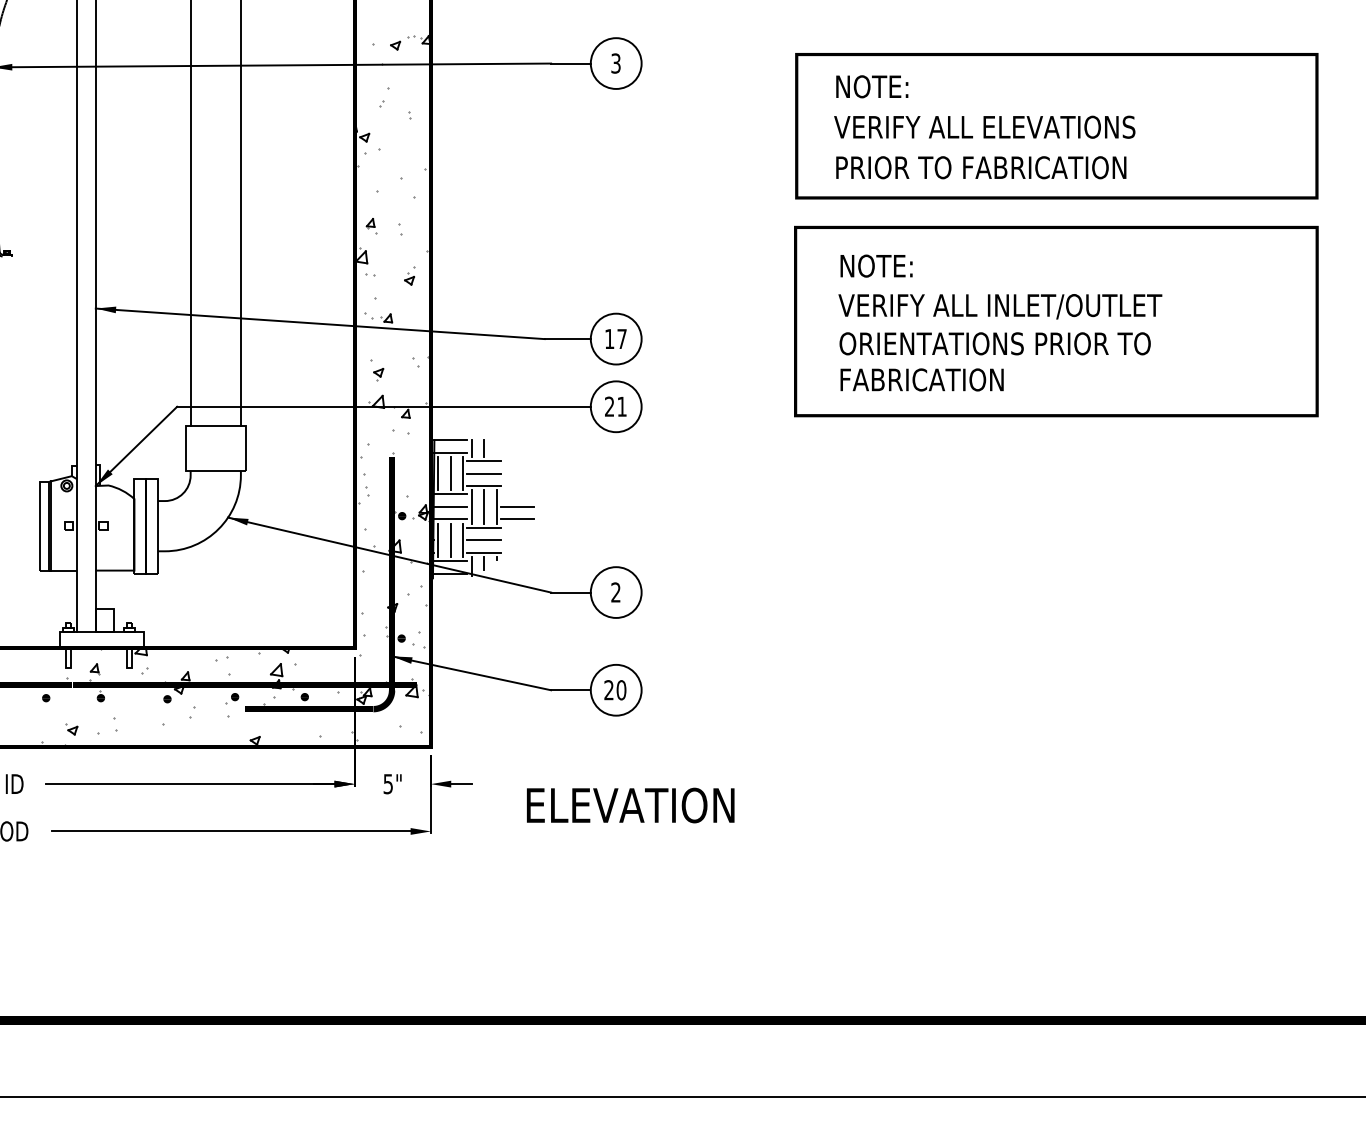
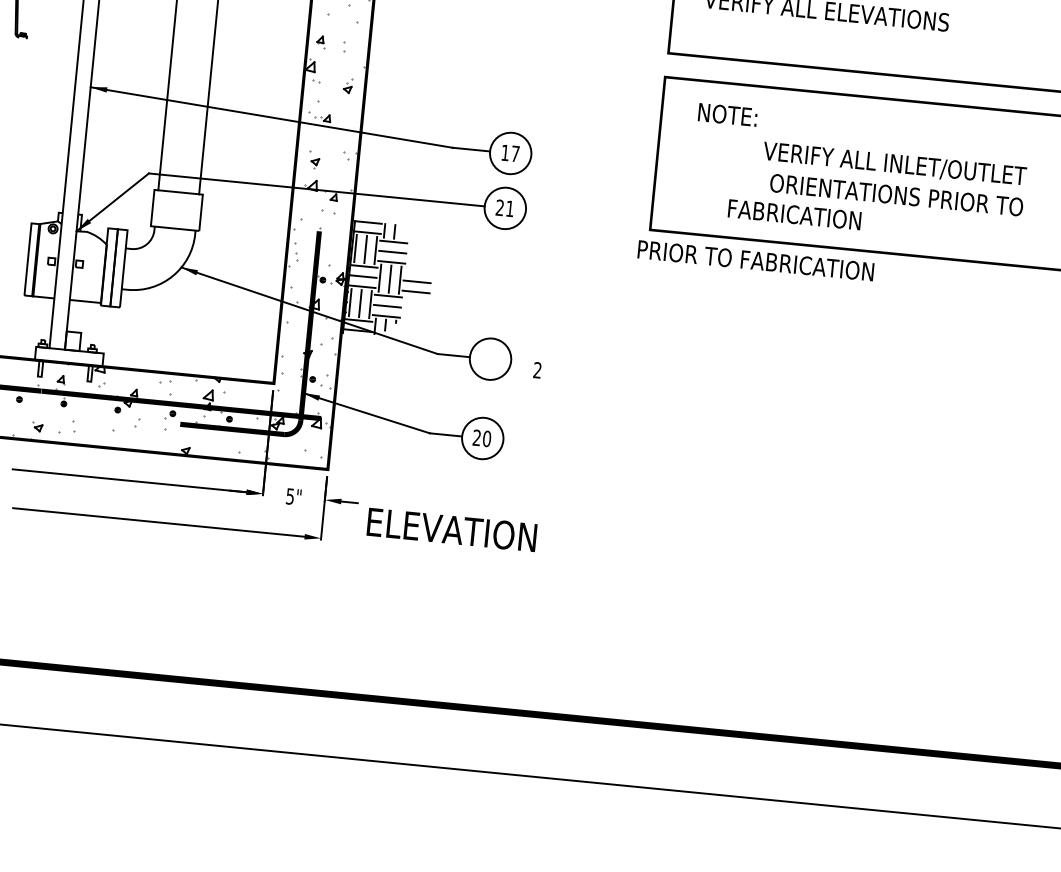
text: (981, 167) -> (756, 260), moved
text: (1000, 306) -> (895, 164), moved
text: (994, 343) -> (896, 194), moved
text: (921, 379) -> (794, 214), moved
text: (615, 592) -> (537, 370), moved
text: (630, 805) -> (451, 529), moved

